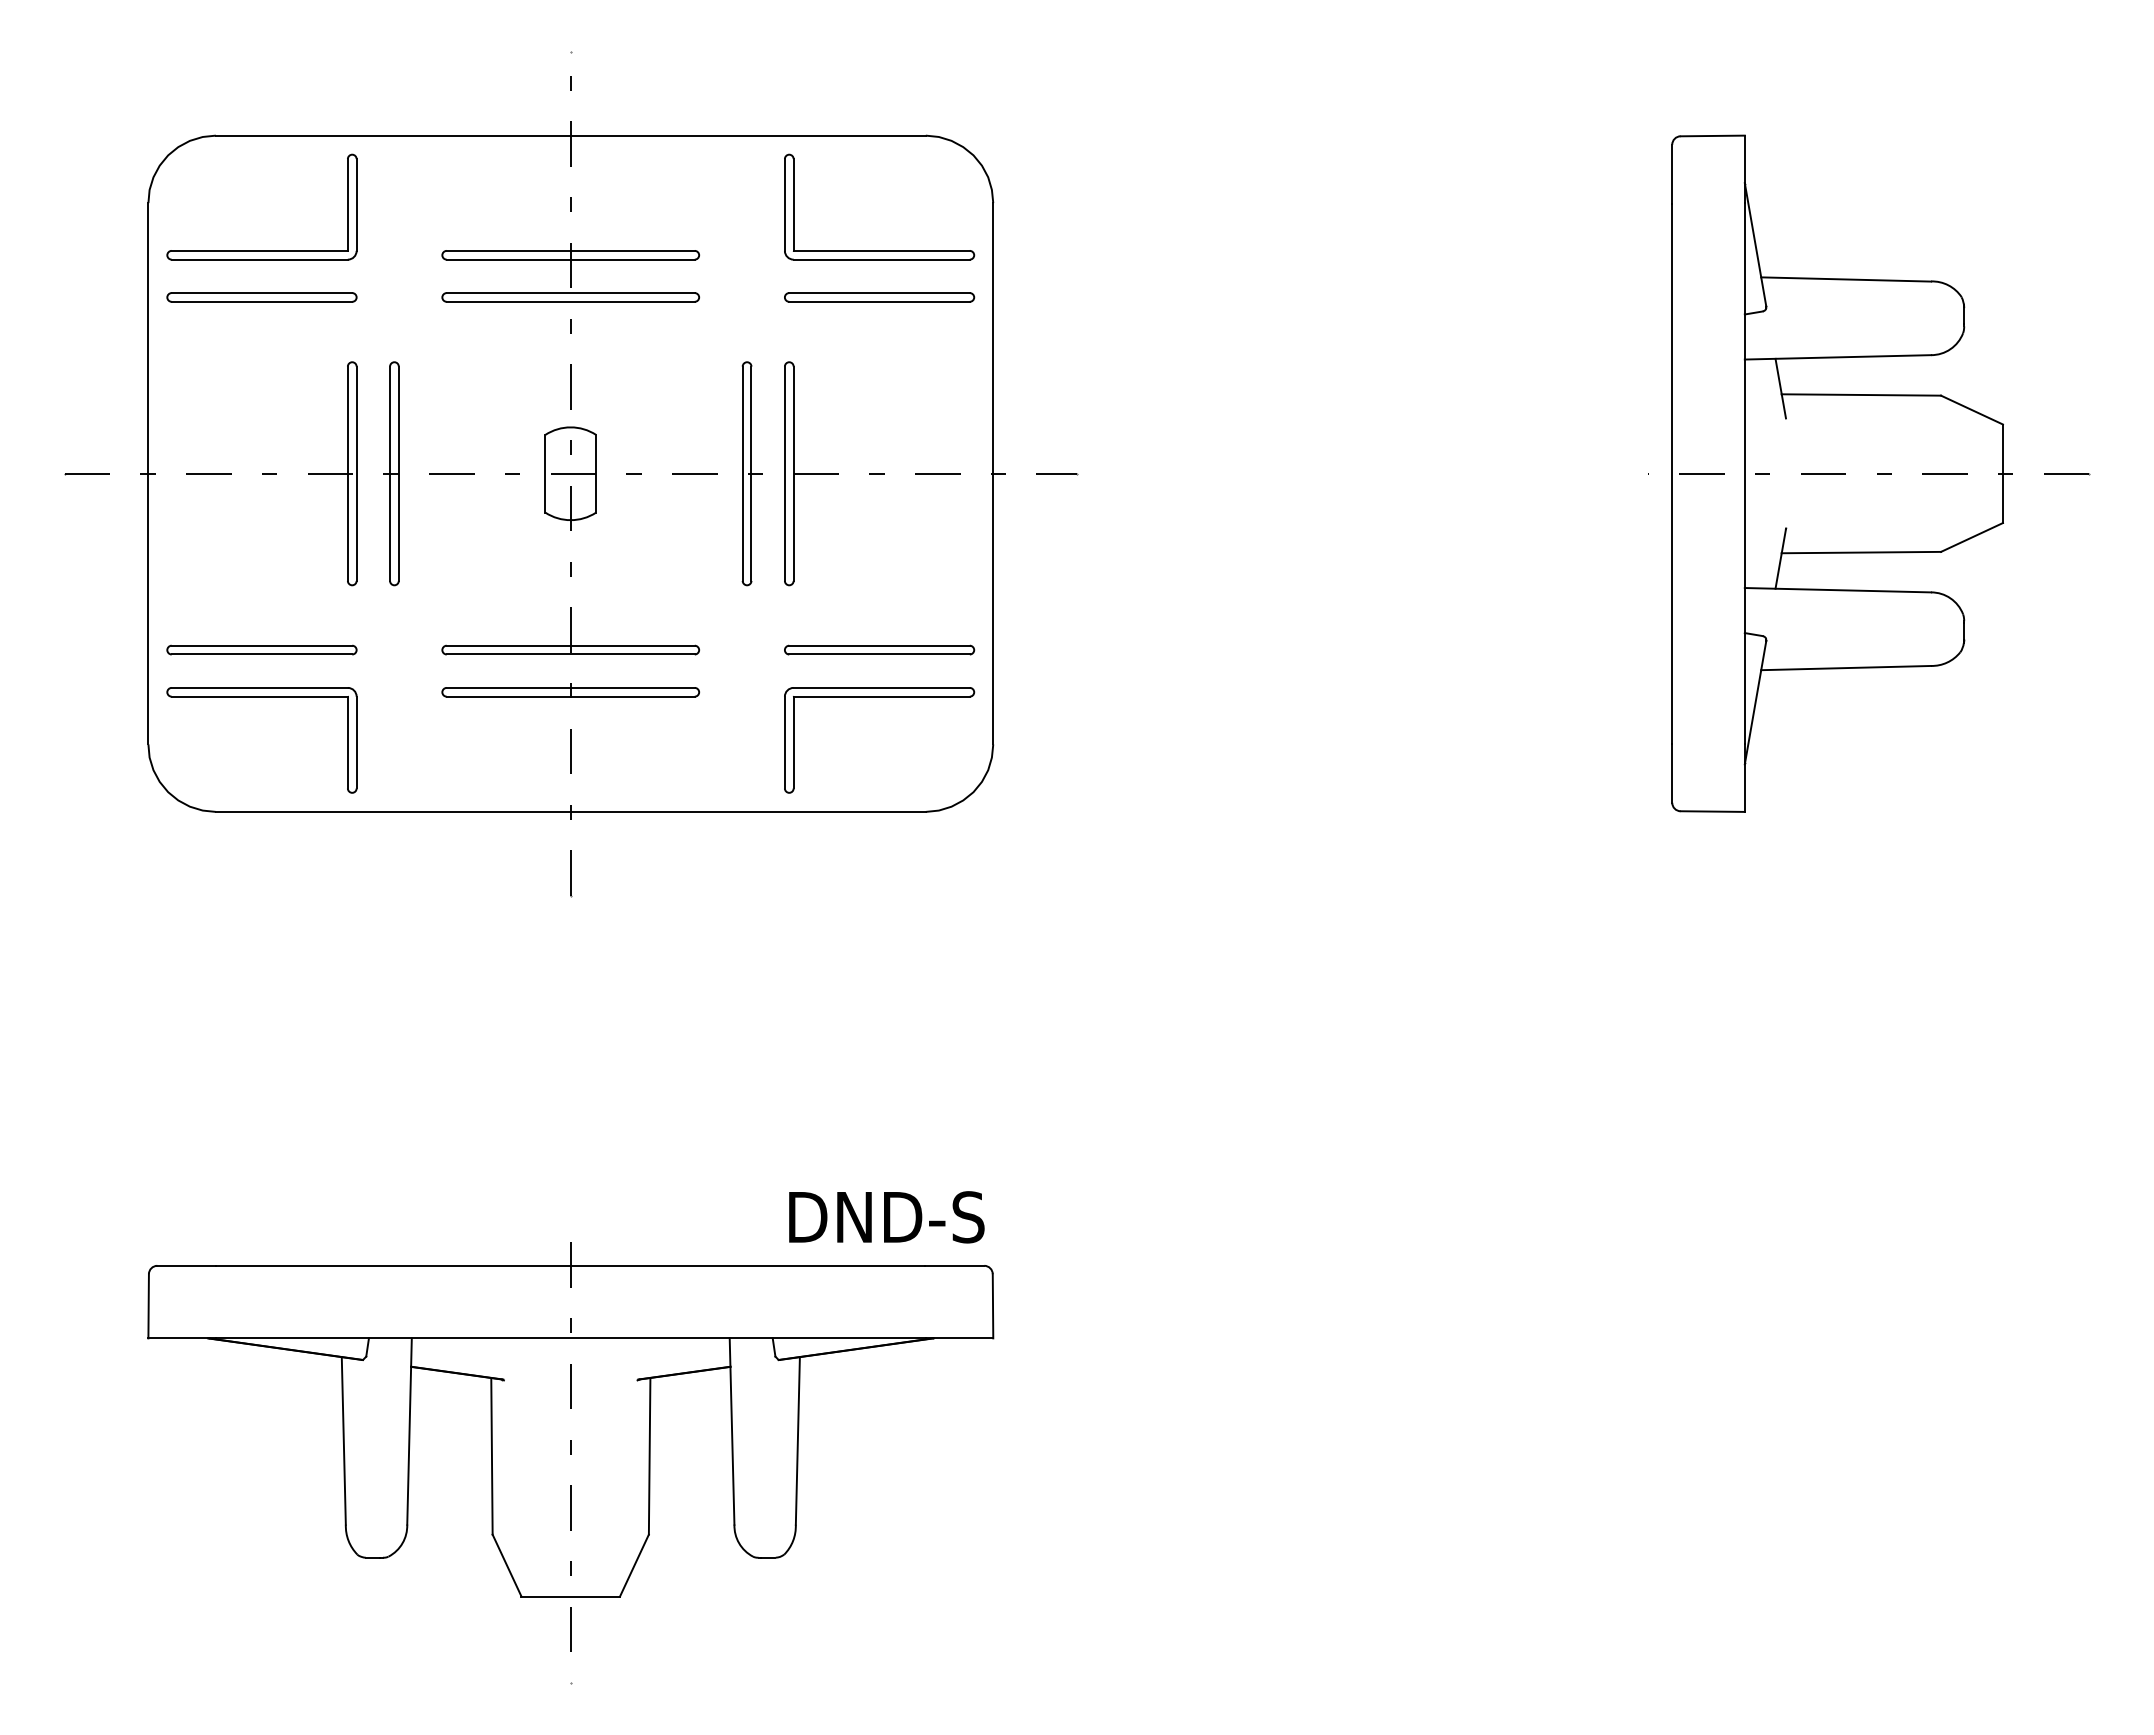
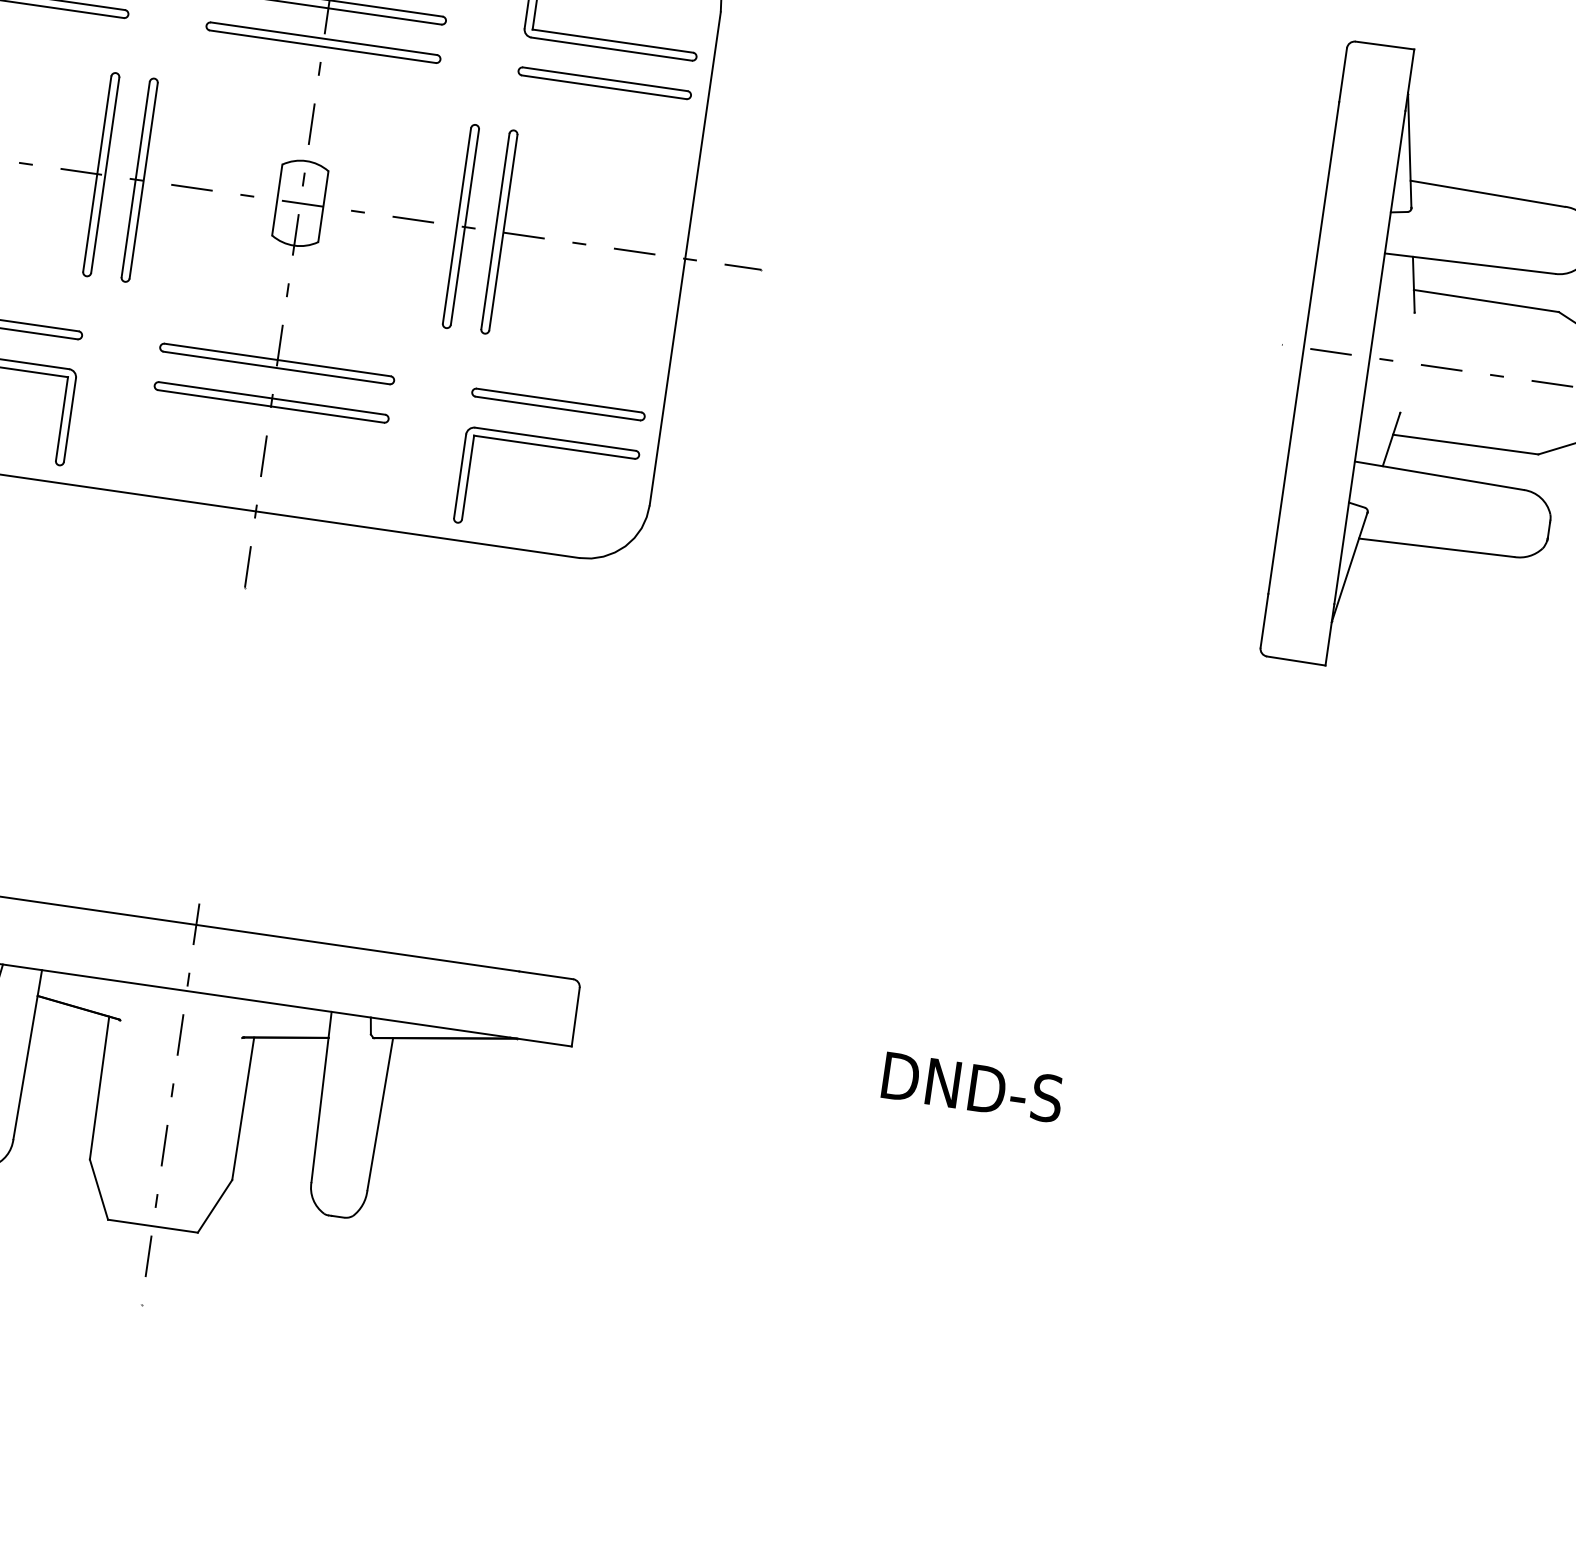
text: (886, 1217) -> (972, 1087), moved

